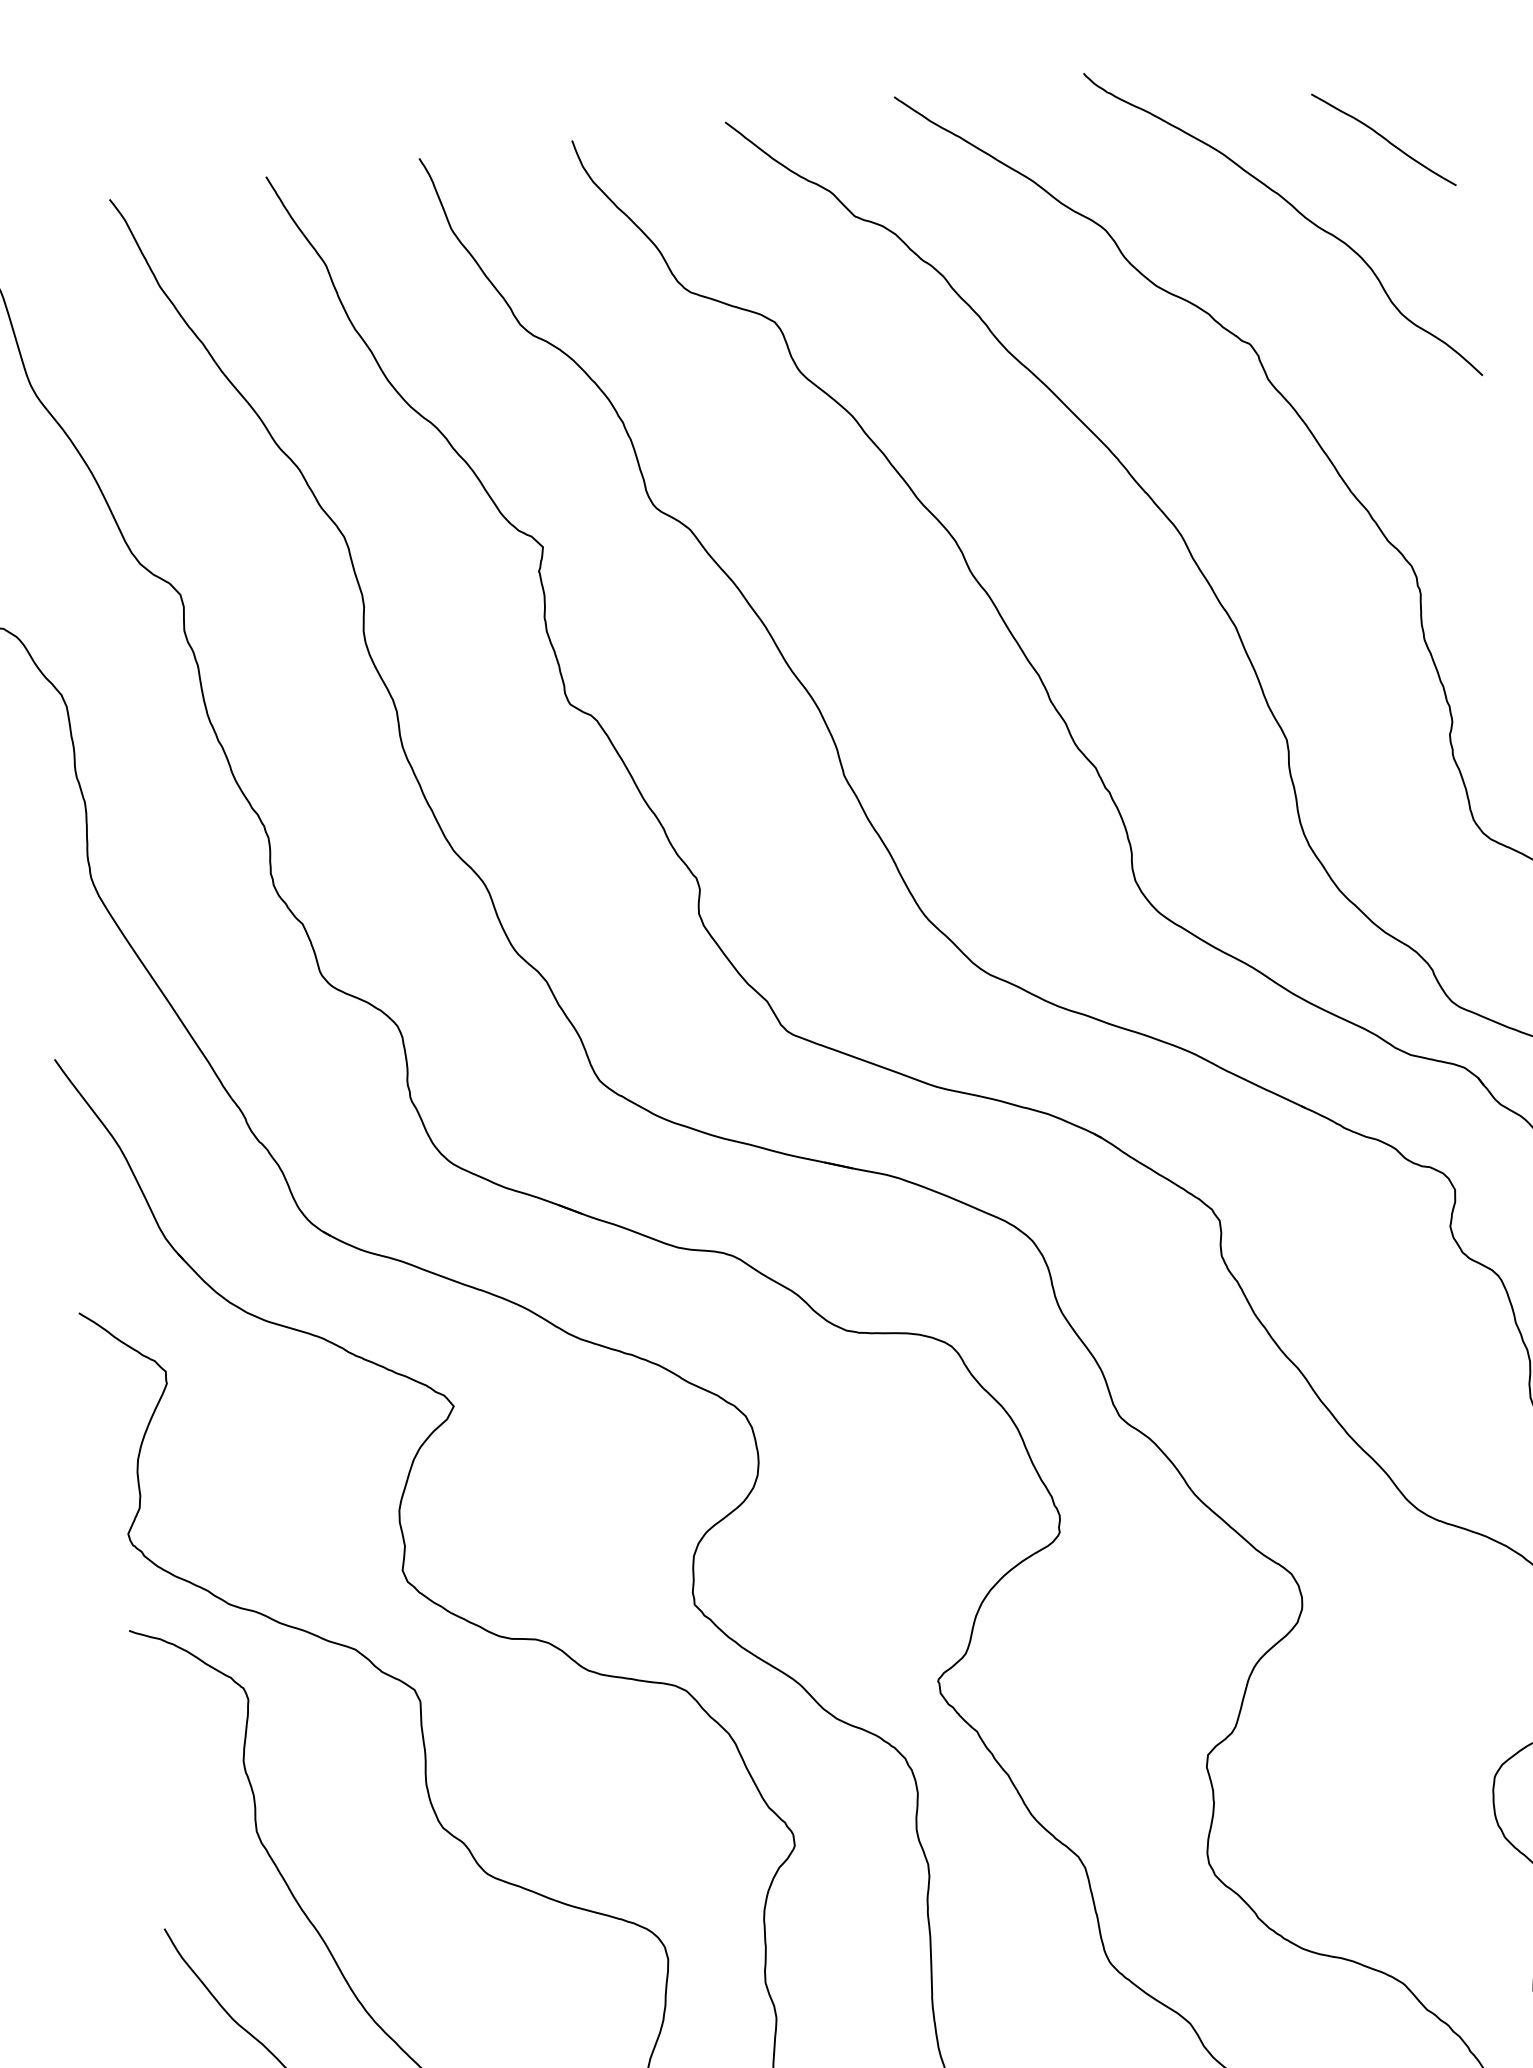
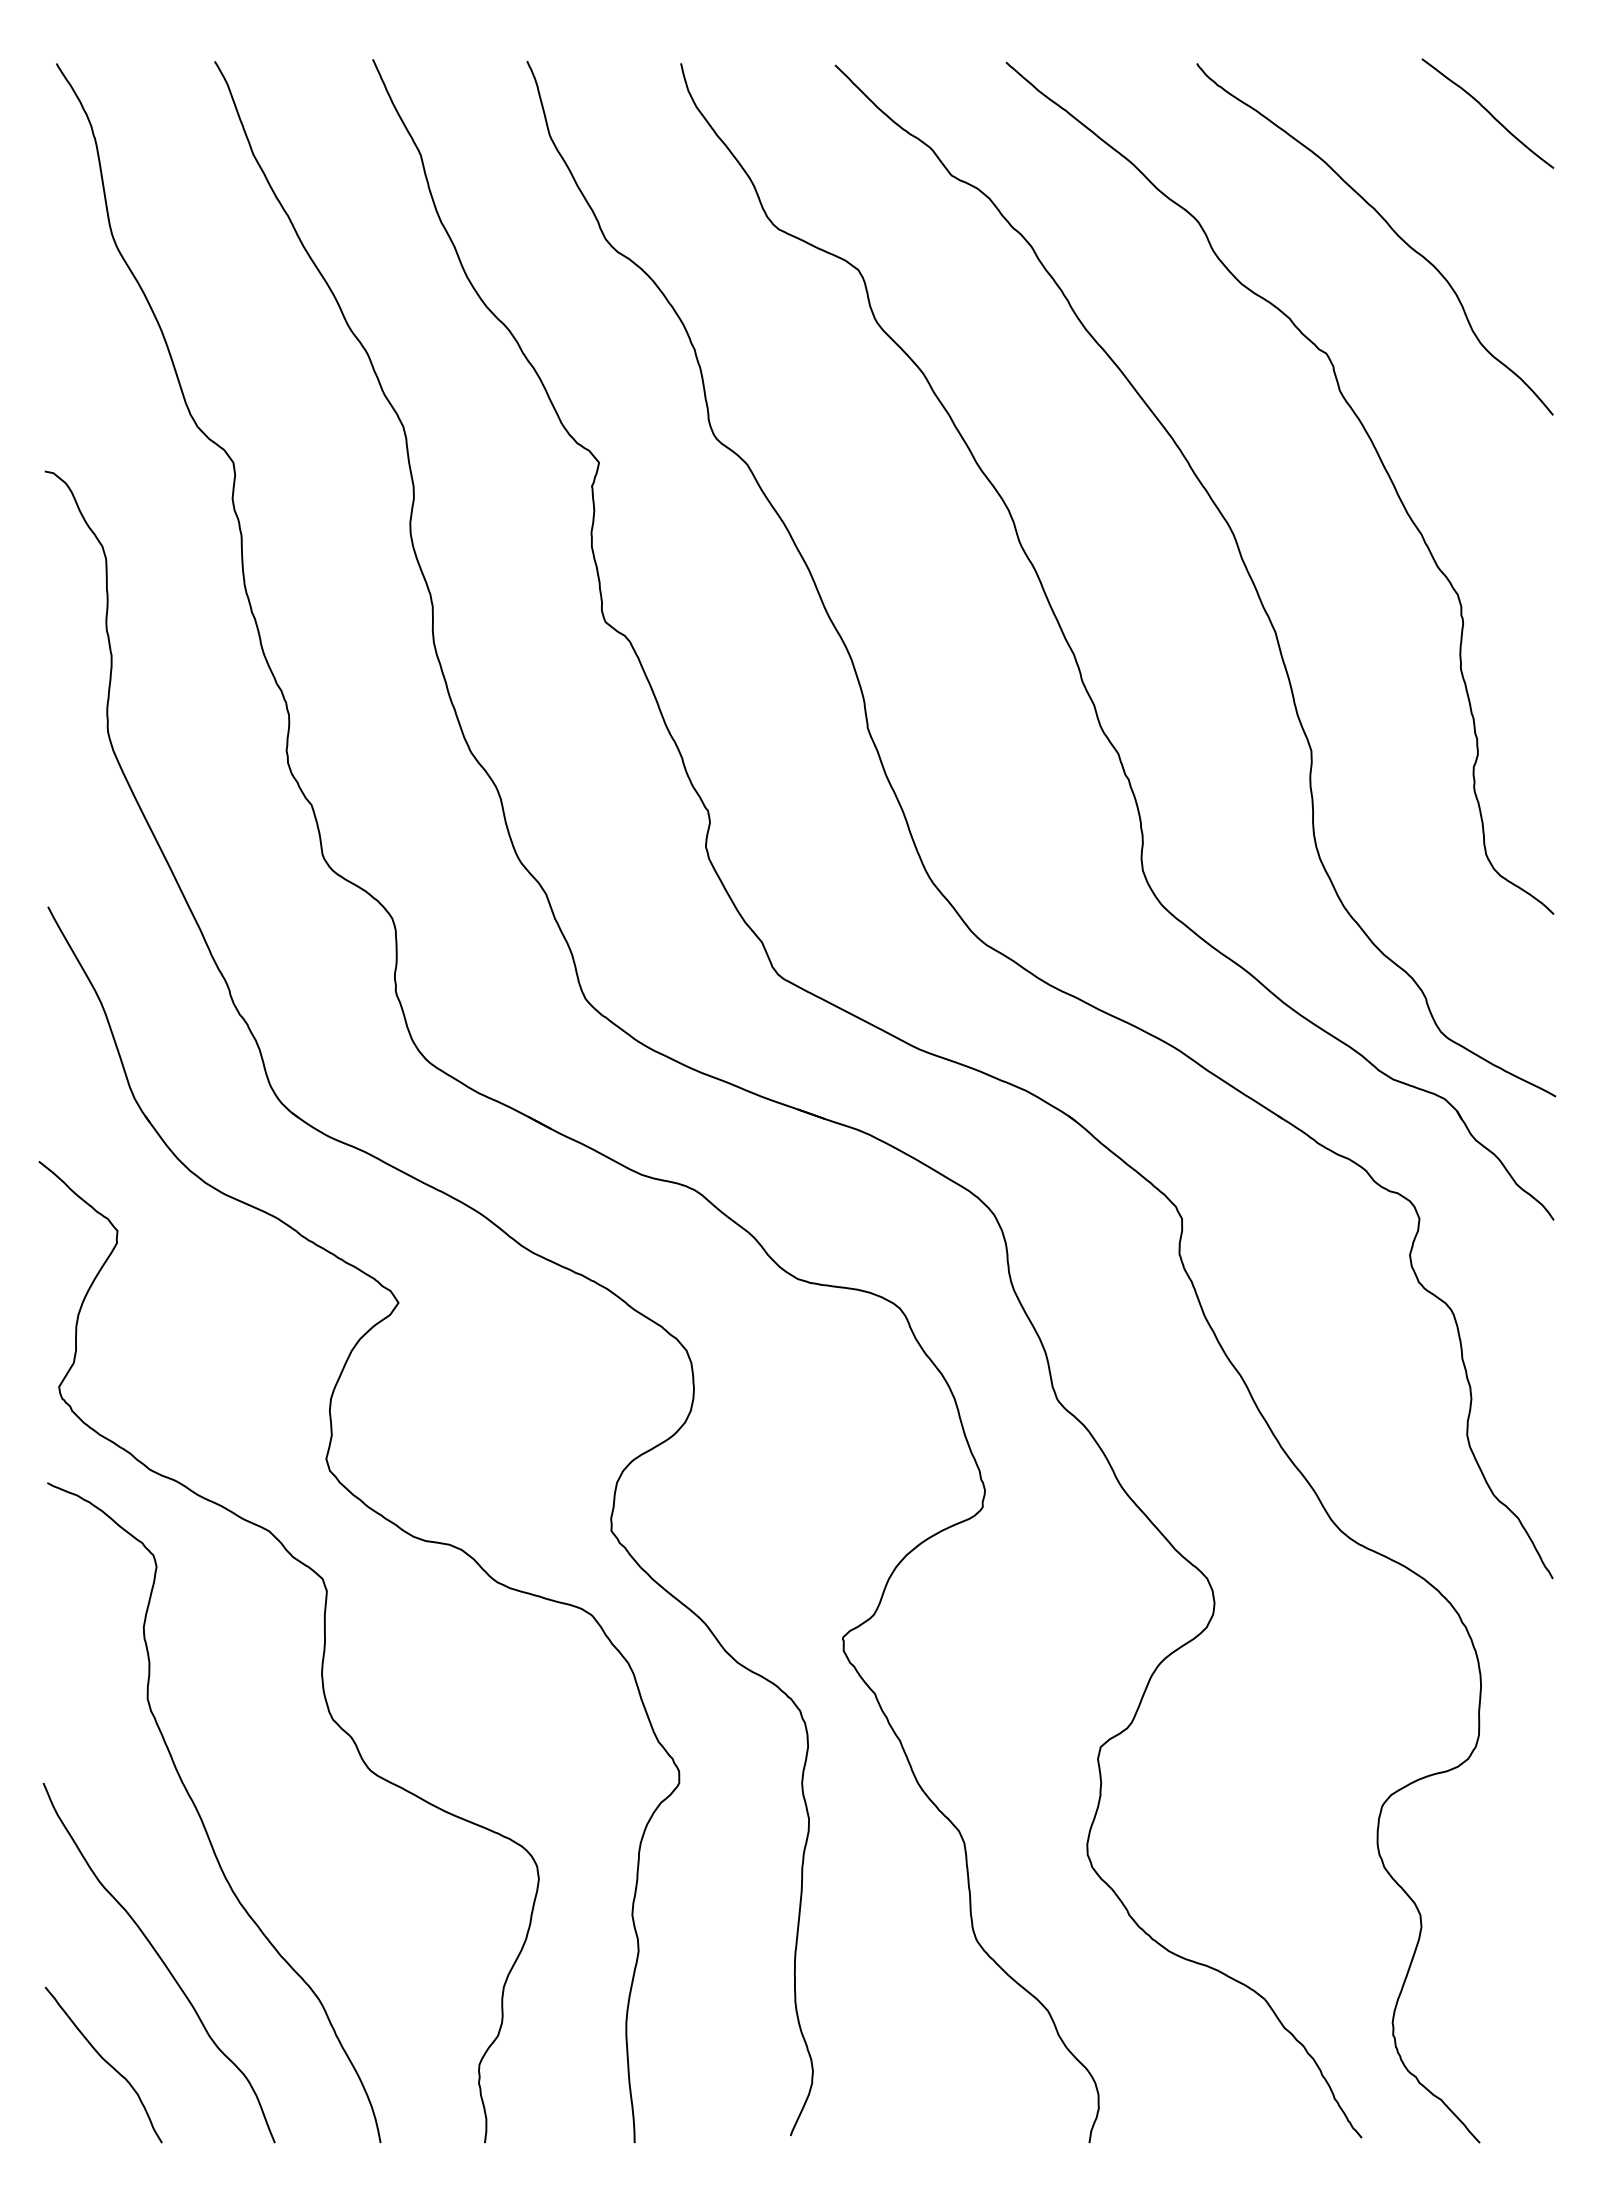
curve: (1383, 138) -> (1487, 112), moved

